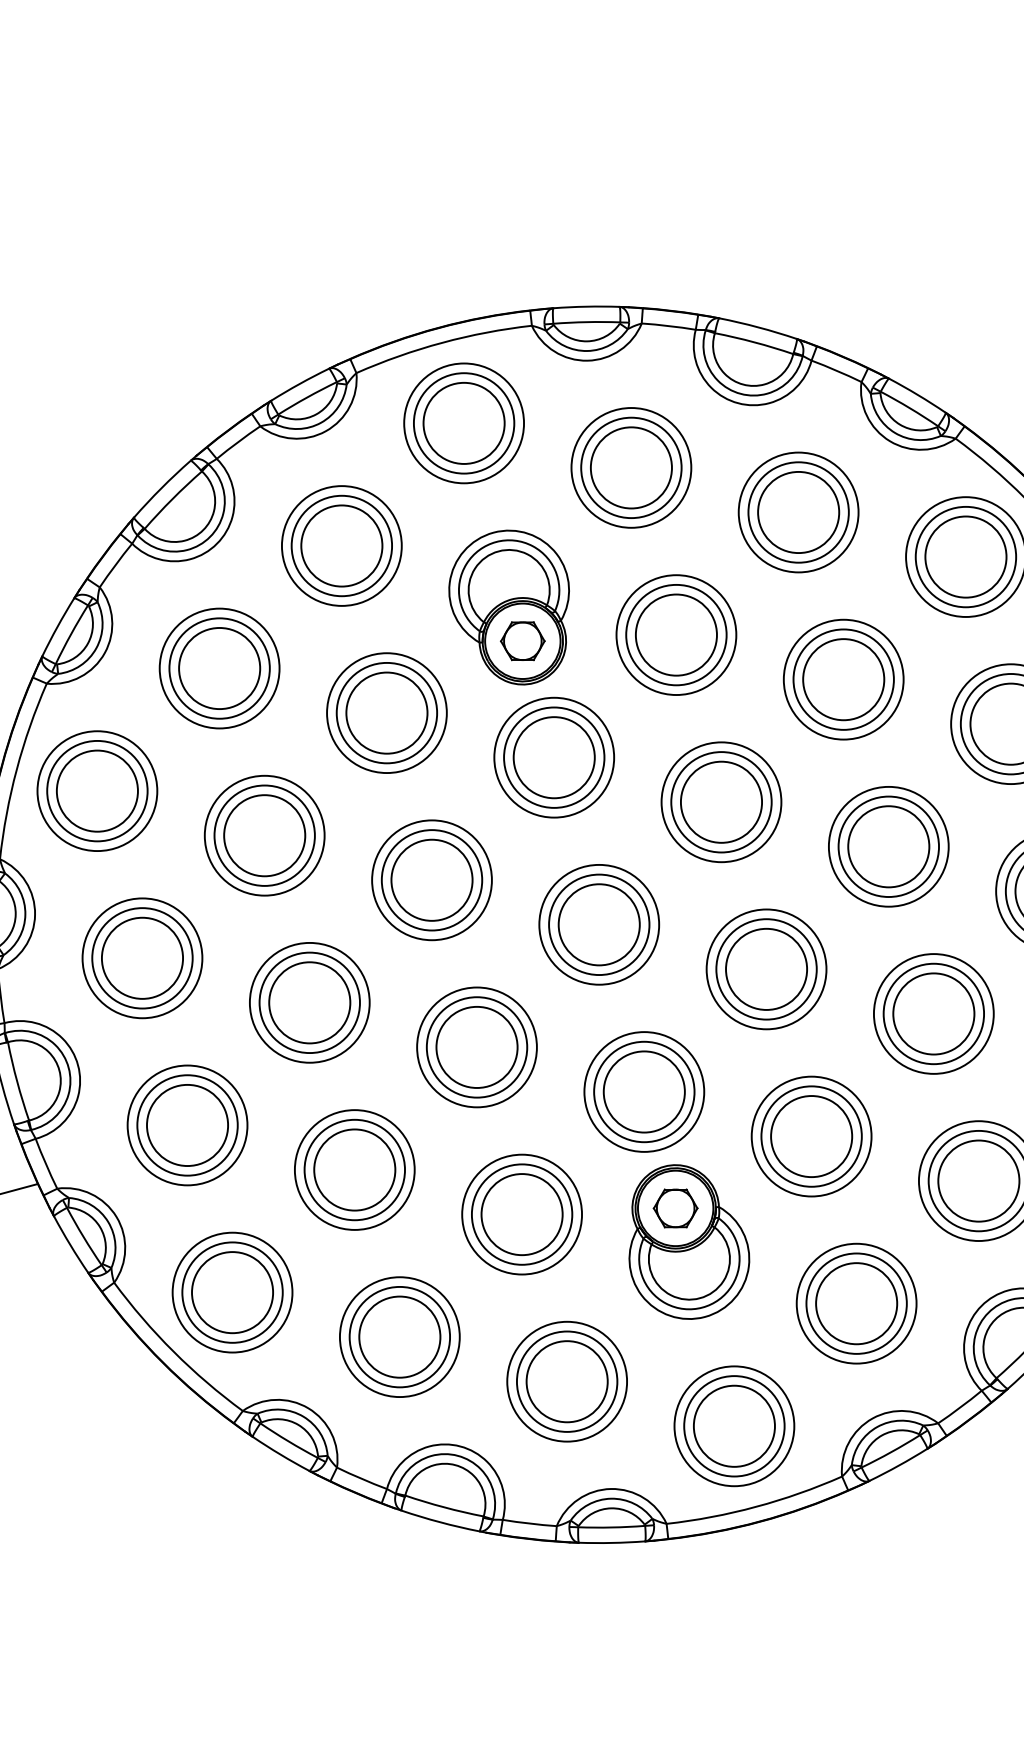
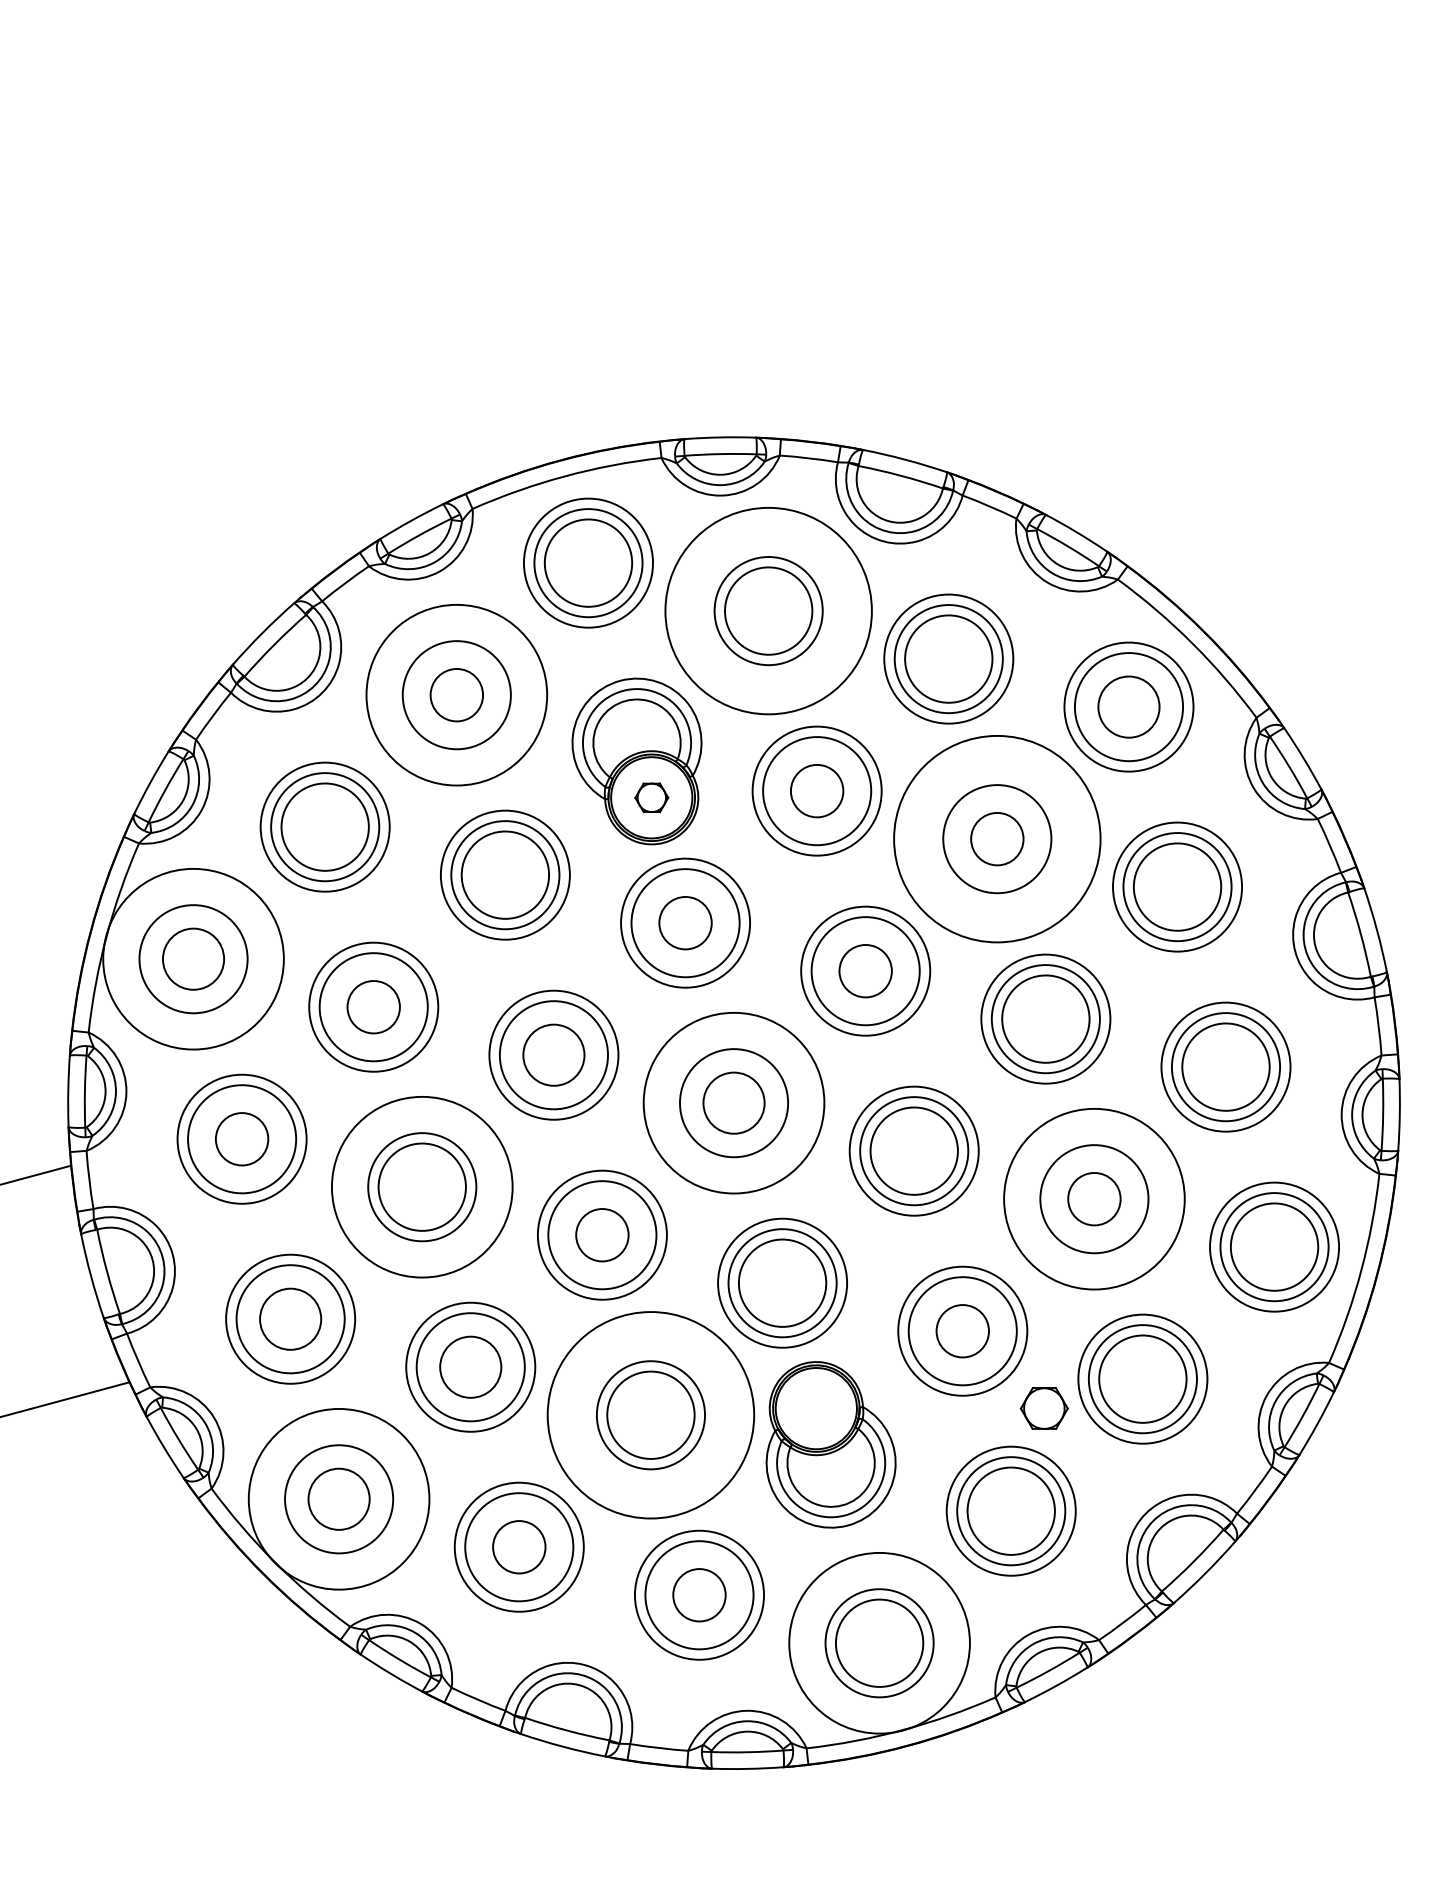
circle: (631, 467) -> (768, 610), size x1.6
circle: (341, 545) -> (456, 694), size x0.6
circle: (341, 545) -> (456, 694), size x1.4
circle: (965, 556) -> (1128, 706), size x0.7
circle: (675, 634) -> (816, 790), size x0.6
part: (522, 640) -> (651, 797), size x0.7
circle: (842, 679) -> (996, 838), size x1.6
circle: (843, 679) -> (997, 838), size x0.6
circle: (554, 757) -> (685, 922), size x0.6
circle: (97, 790) -> (193, 958), size x0.7
circle: (97, 790) -> (193, 958), size x1.4
circle: (721, 801) -> (865, 970), size x0.6
circle: (264, 835) -> (373, 1006), size x0.6
circle: (431, 879) -> (553, 1054), size x0.7
circle: (598, 924) -> (733, 1102), size x0.7
circle: (598, 924) -> (733, 1102), size x1.4
circle: (141, 957) -> (241, 1138), size x0.6
circle: (309, 1002) -> (421, 1186), size x1.4
circle: (933, 1013) -> (1093, 1198), size x1.4
circle: (933, 1013) -> (1094, 1198), size x0.6
circle: (477, 1046) -> (602, 1234), size x0.6
circle: (187, 1124) -> (290, 1318), size x0.7
circle: (811, 1135) -> (962, 1330), size x0.6
circle: (354, 1169) -> (470, 1366), size x0.7
part: (674, 1208) -> (1043, 1408), moved
circle: (521, 1213) -> (650, 1414), size x1.6
circle: (231, 1291) -> (338, 1498), size x0.7
circle: (231, 1291) -> (338, 1498), size x1.4
circle: (399, 1336) -> (518, 1546), size x0.6
circle: (567, 1381) -> (699, 1594), size x0.6
circle: (734, 1425) -> (879, 1642), size x1.4

